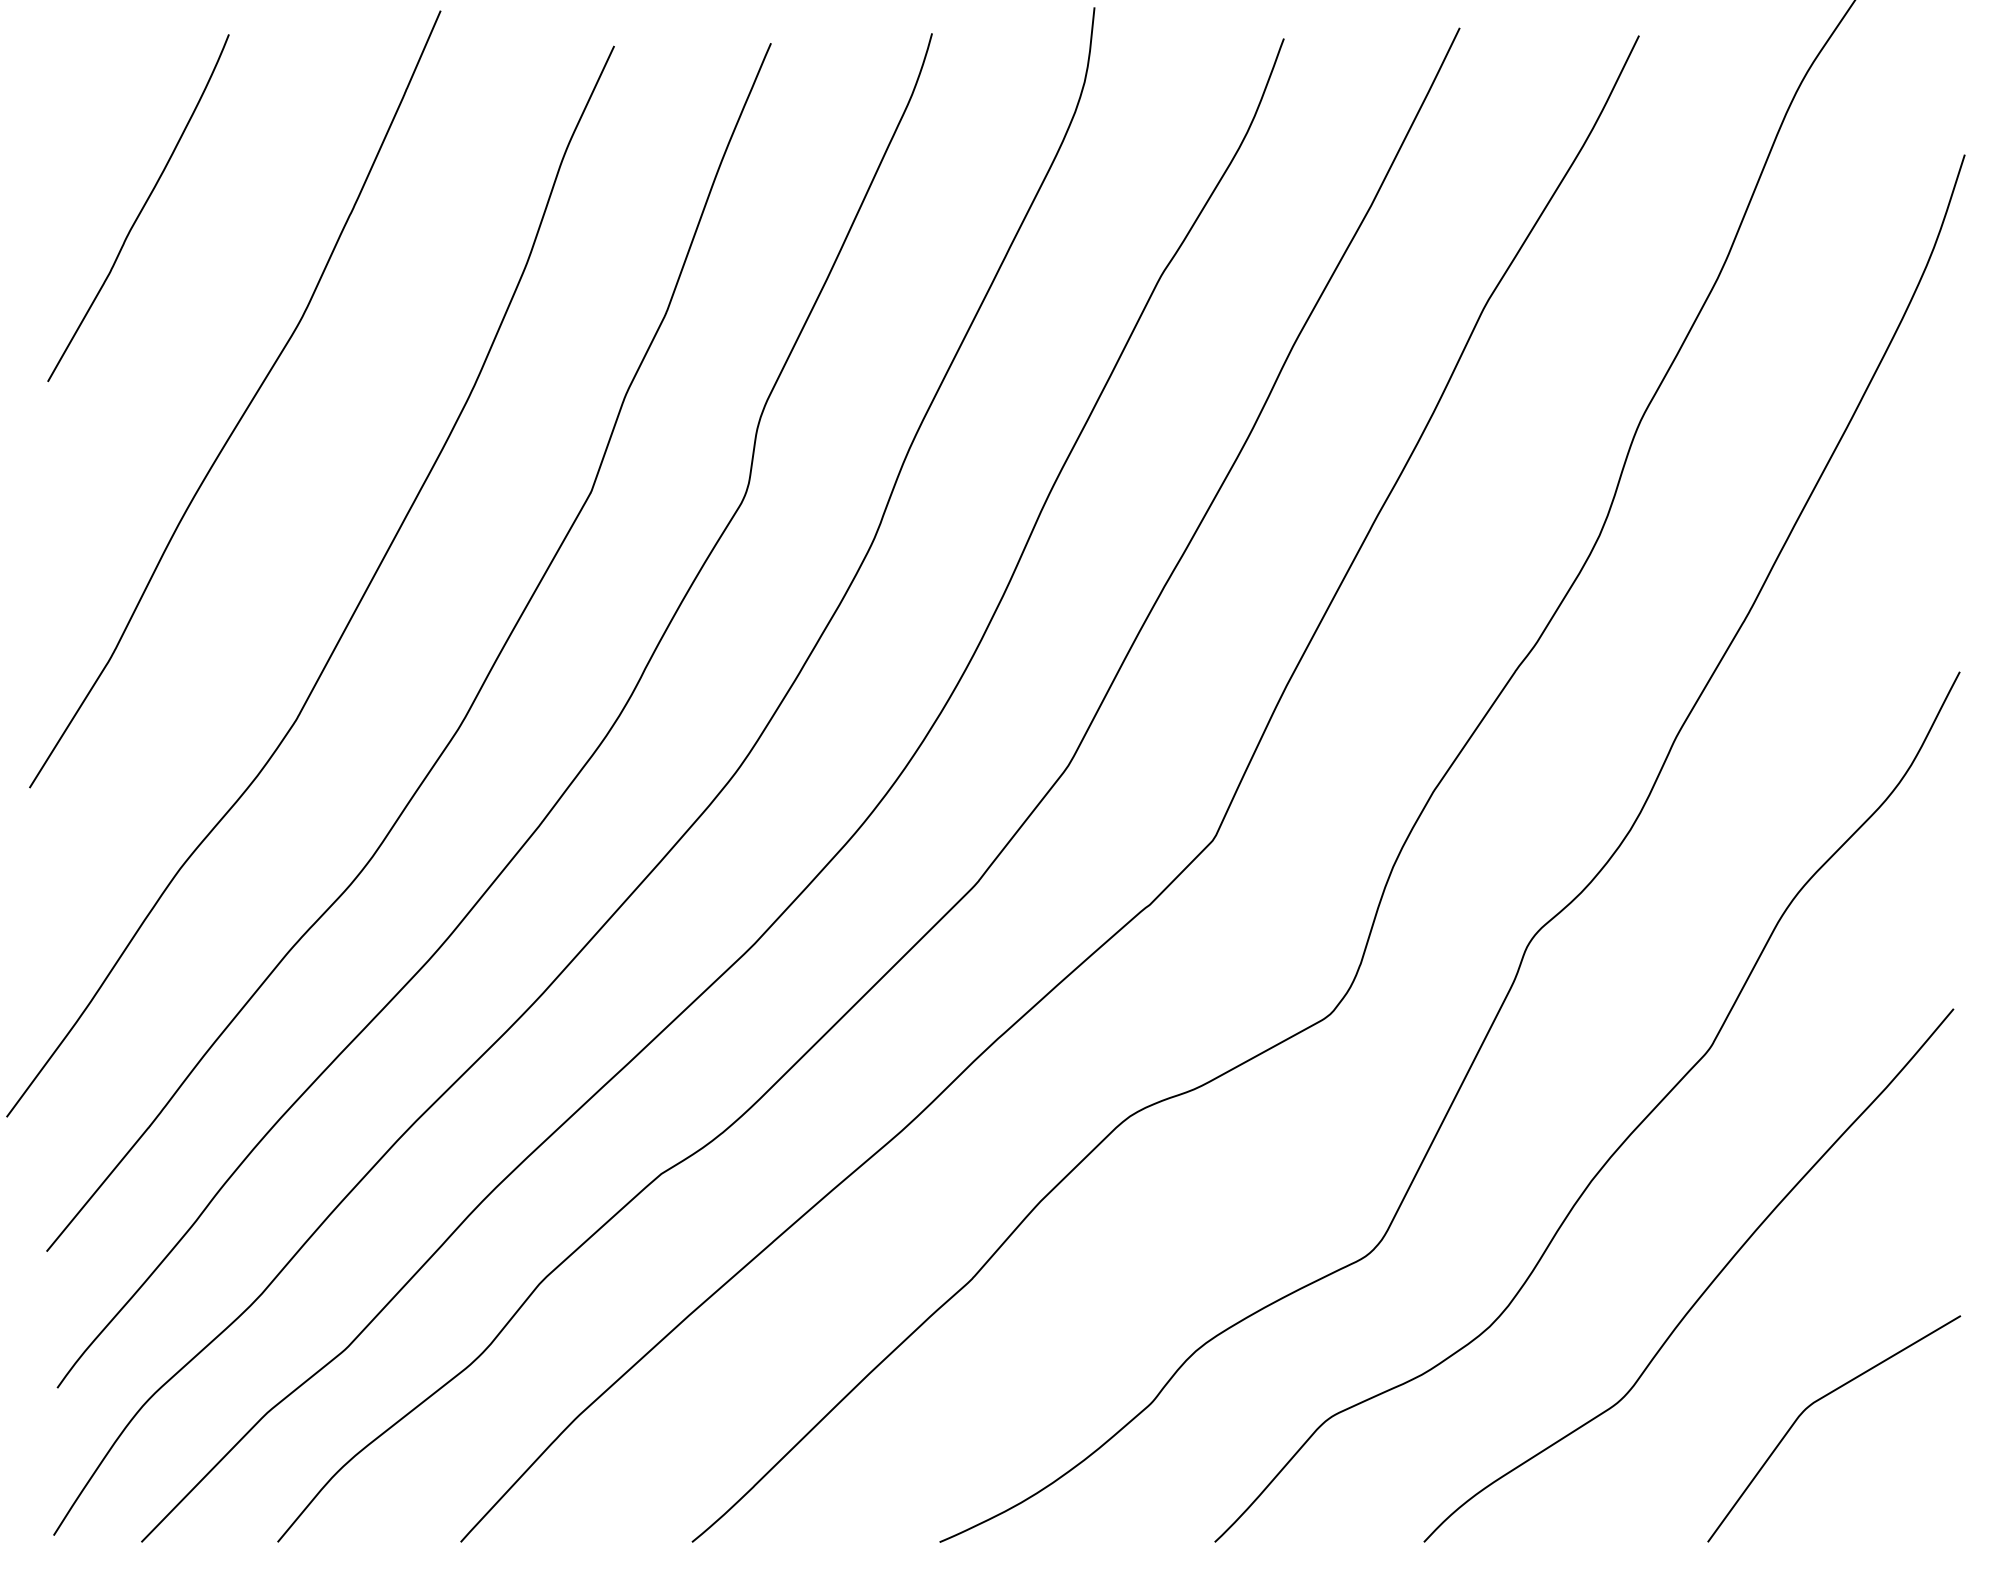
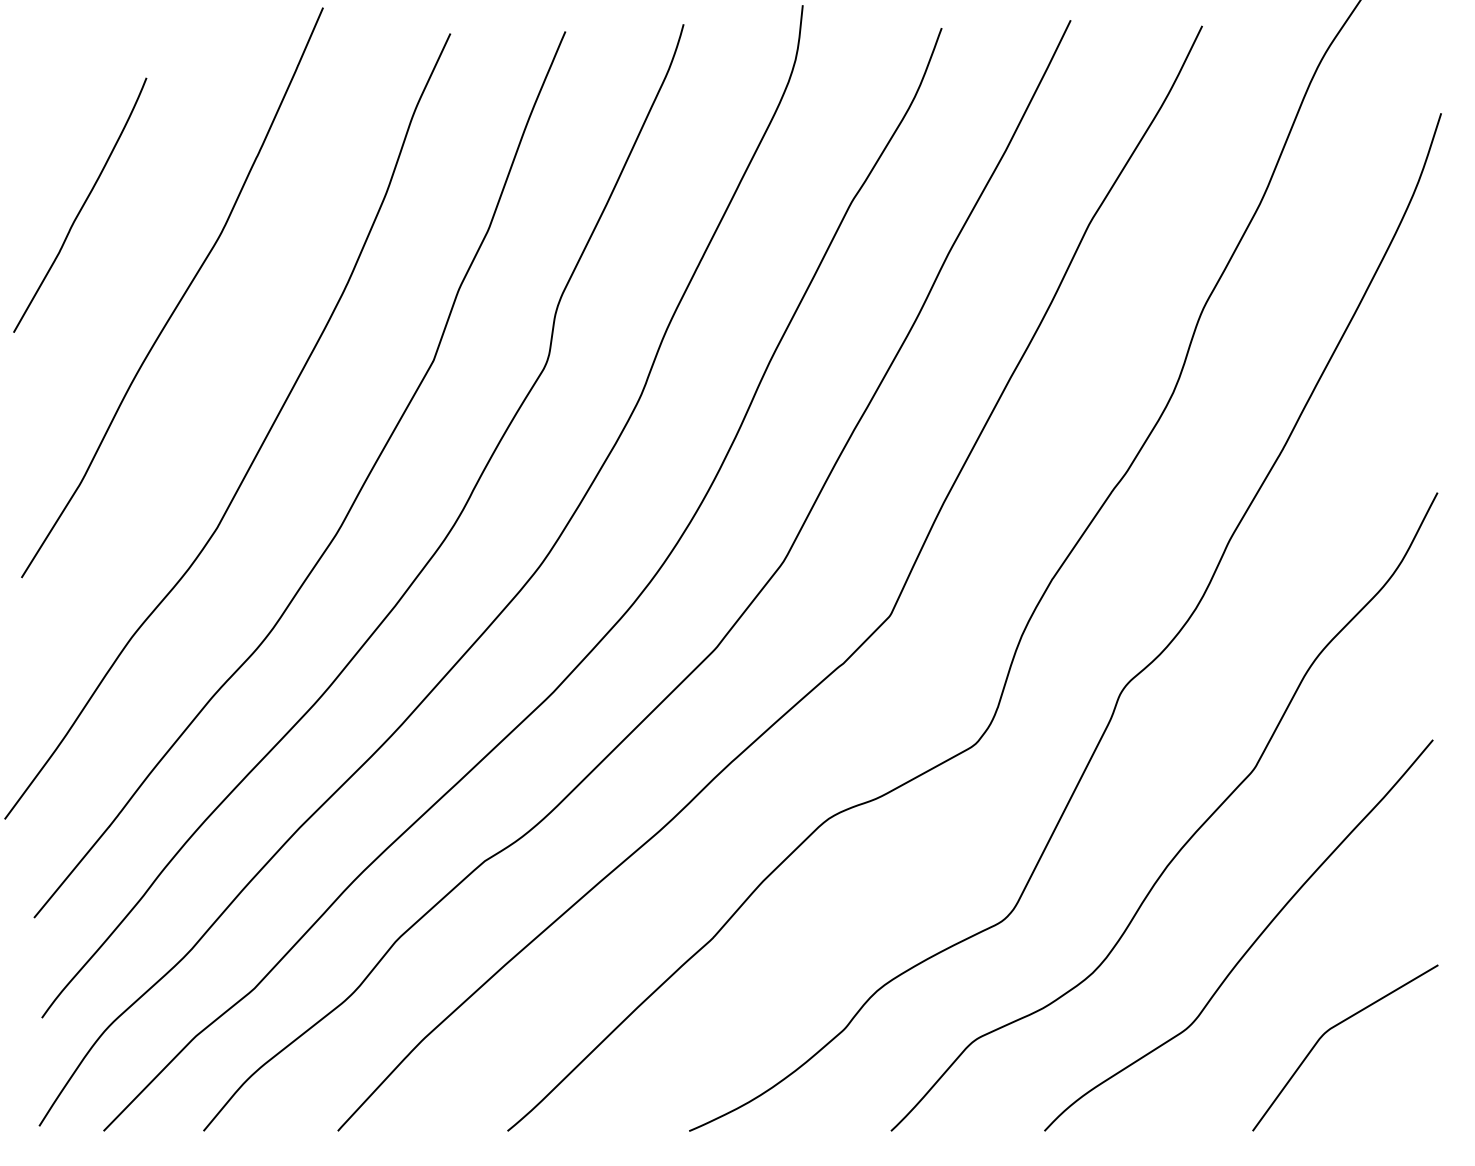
curve: (141, 208) -> (82, 205), moved

